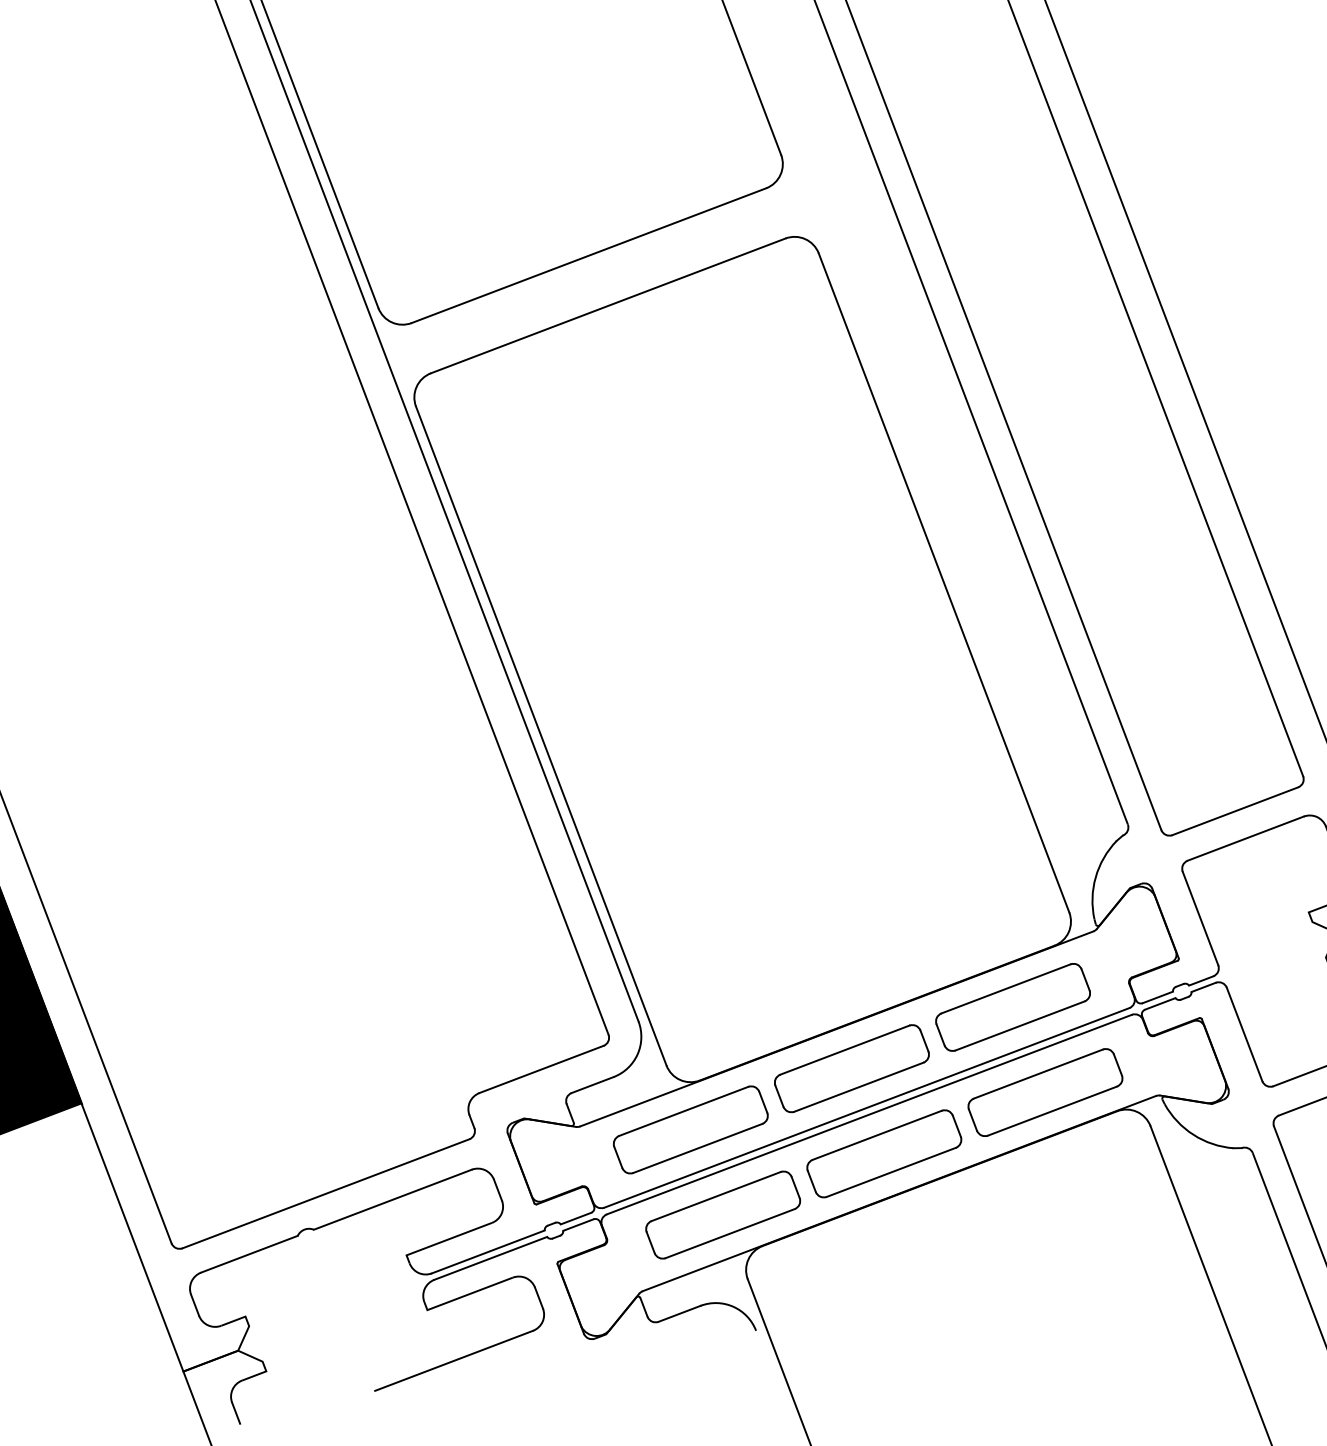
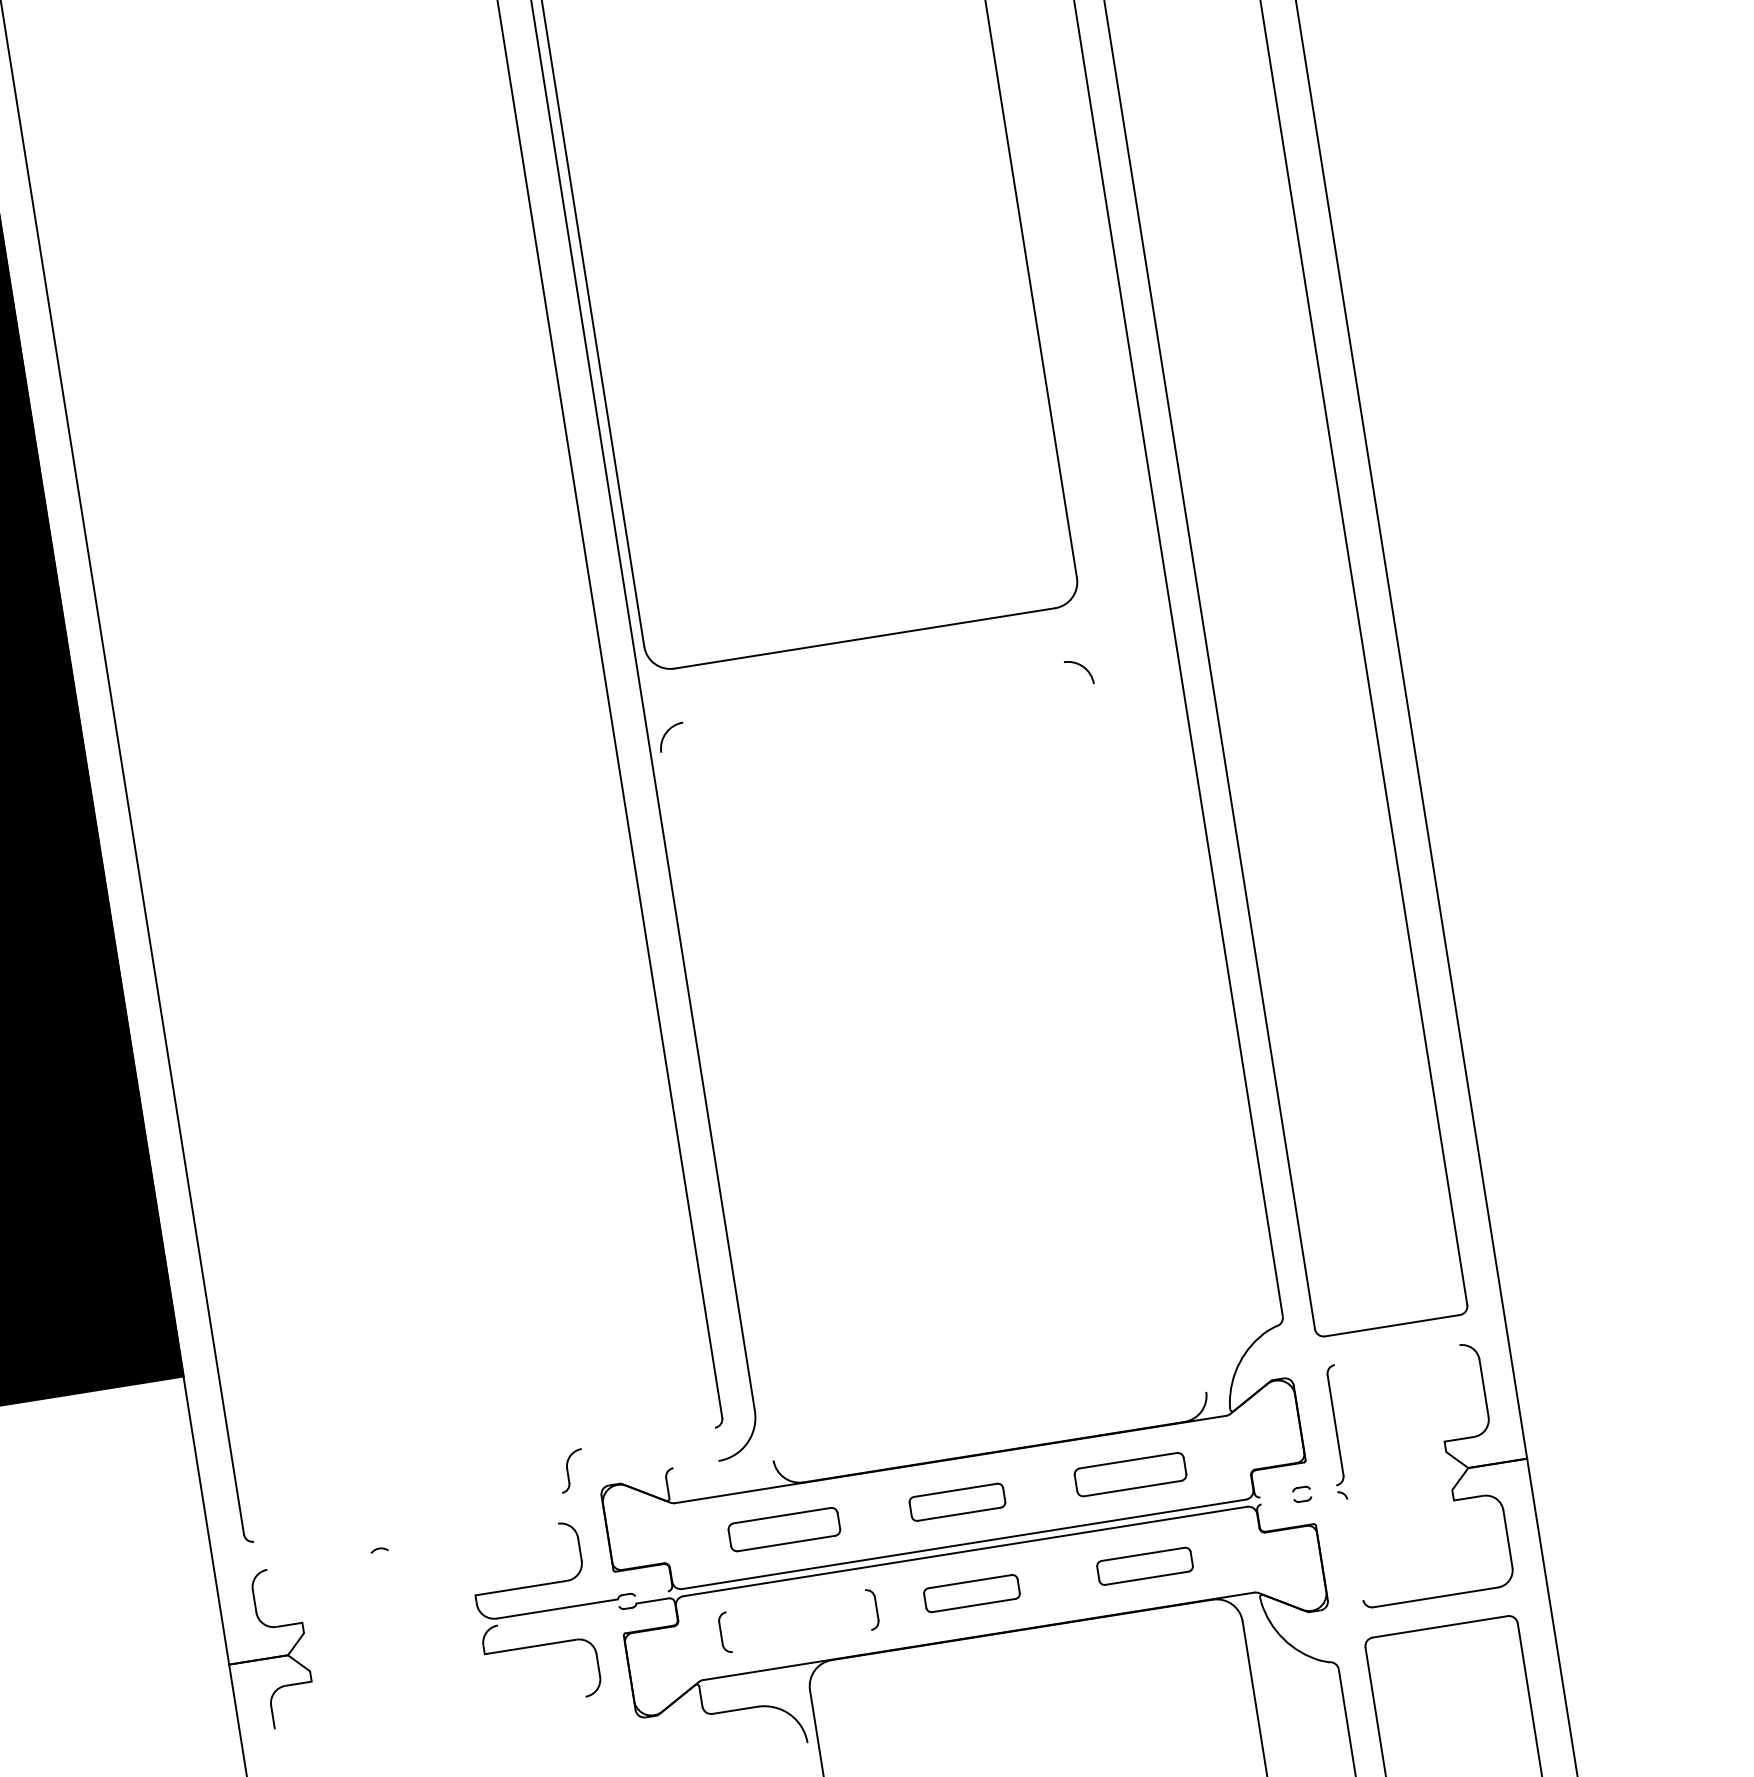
line: (608, 305) -> (873, 692), removed
line: (943, 582) -> (1149, 1037), removed
line: (541, 735) -> (717, 1106), removed
line: (1245, 839) -> (1396, 1355), removed
line: (1201, 980) -> (1323, 1487), removed
line: (1203, 987) -> (1324, 1494), removed
line: (1157, 997) -> (1276, 1494), removed
line: (1159, 1003) -> (1277, 1501), removed
part: (1012, 1007) -> (1130, 1474), size x0.7
line: (1244, 1034) -> (1355, 1549), removed
part: (852, 1068) -> (957, 1502), size x0.6
line: (541, 1069) -> (648, 1438), removed
line: (592, 1085) -> (695, 1464), removed
part: (1044, 1092) -> (1144, 1566), size x0.6
part: (690, 1129) -> (784, 1529), size x0.7
part: (883, 1153) -> (971, 1593), size x0.6
line: (326, 1192) -> (408, 1516), removed
line: (715, 1196) -> (795, 1601), removed
line: (392, 1199) -> (473, 1536), removed
line: (575, 1218) -> (651, 1593), removed
line: (729, 1234) -> (801, 1641), removed
line: (249, 1254) -> (319, 1561), removed
line: (490, 1258) -> (558, 1615), removed
line: (453, 1360) -> (500, 1709), removed

